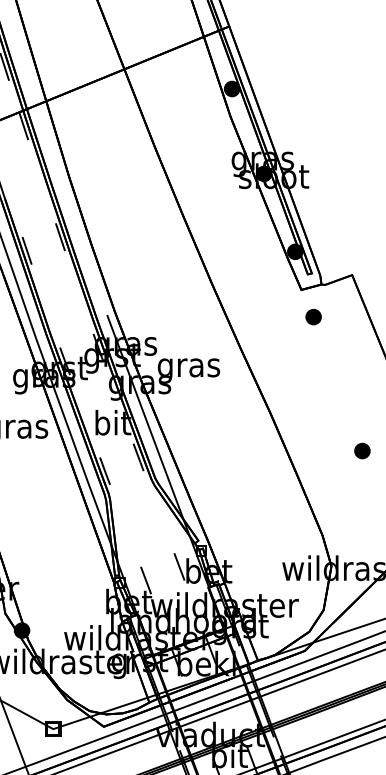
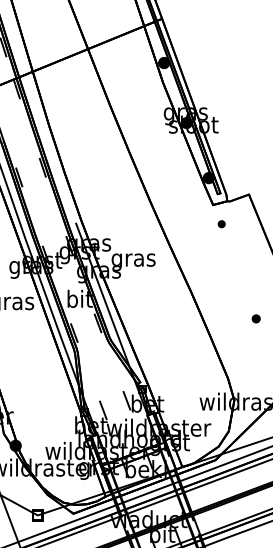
part: (313, 316) -> (221, 223), size x0.6
part: (362, 450) -> (256, 318), size x0.7

